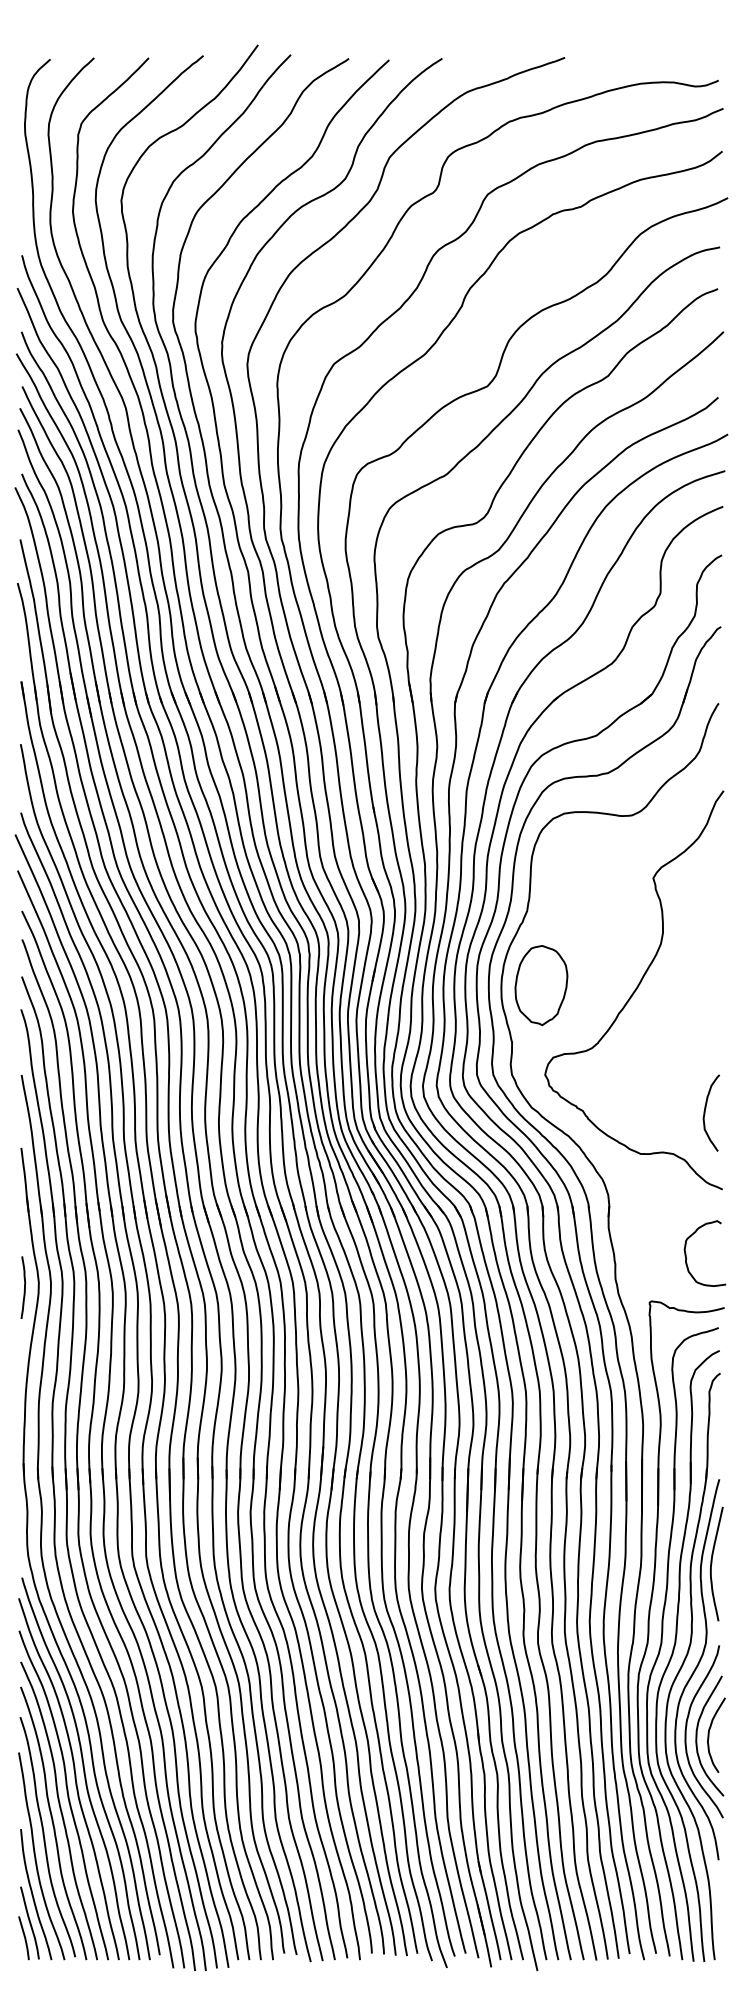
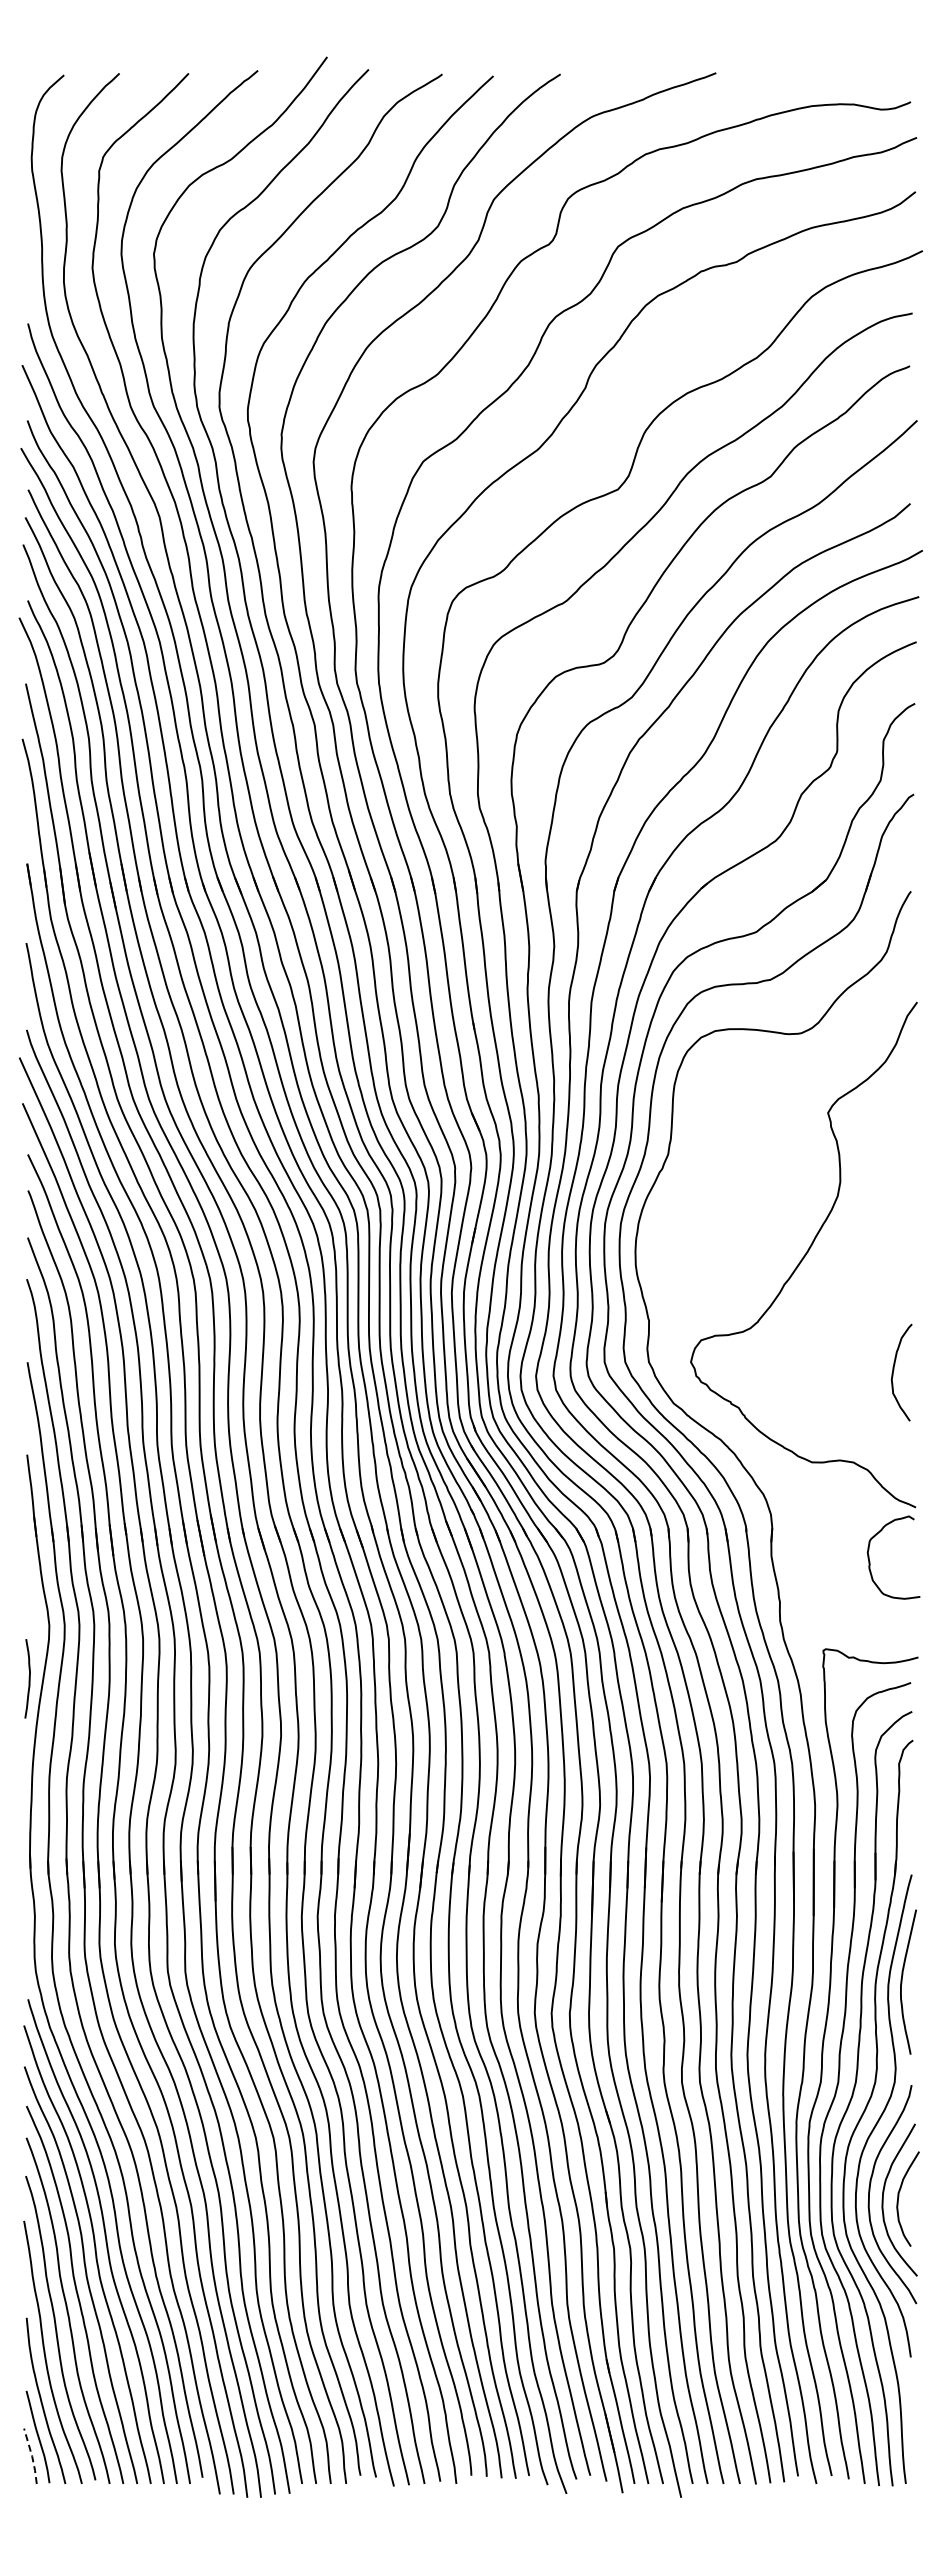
part: (541, 985) -> (686, 1248), removed
curve: (705, 1111) -> (894, 1370), moved
curve: (686, 1256) -> (870, 1561), moved
curve: (23, 1287) -> (28, 1678), moved
line: (25, 1938) -> (32, 2456), solid -> dashed

